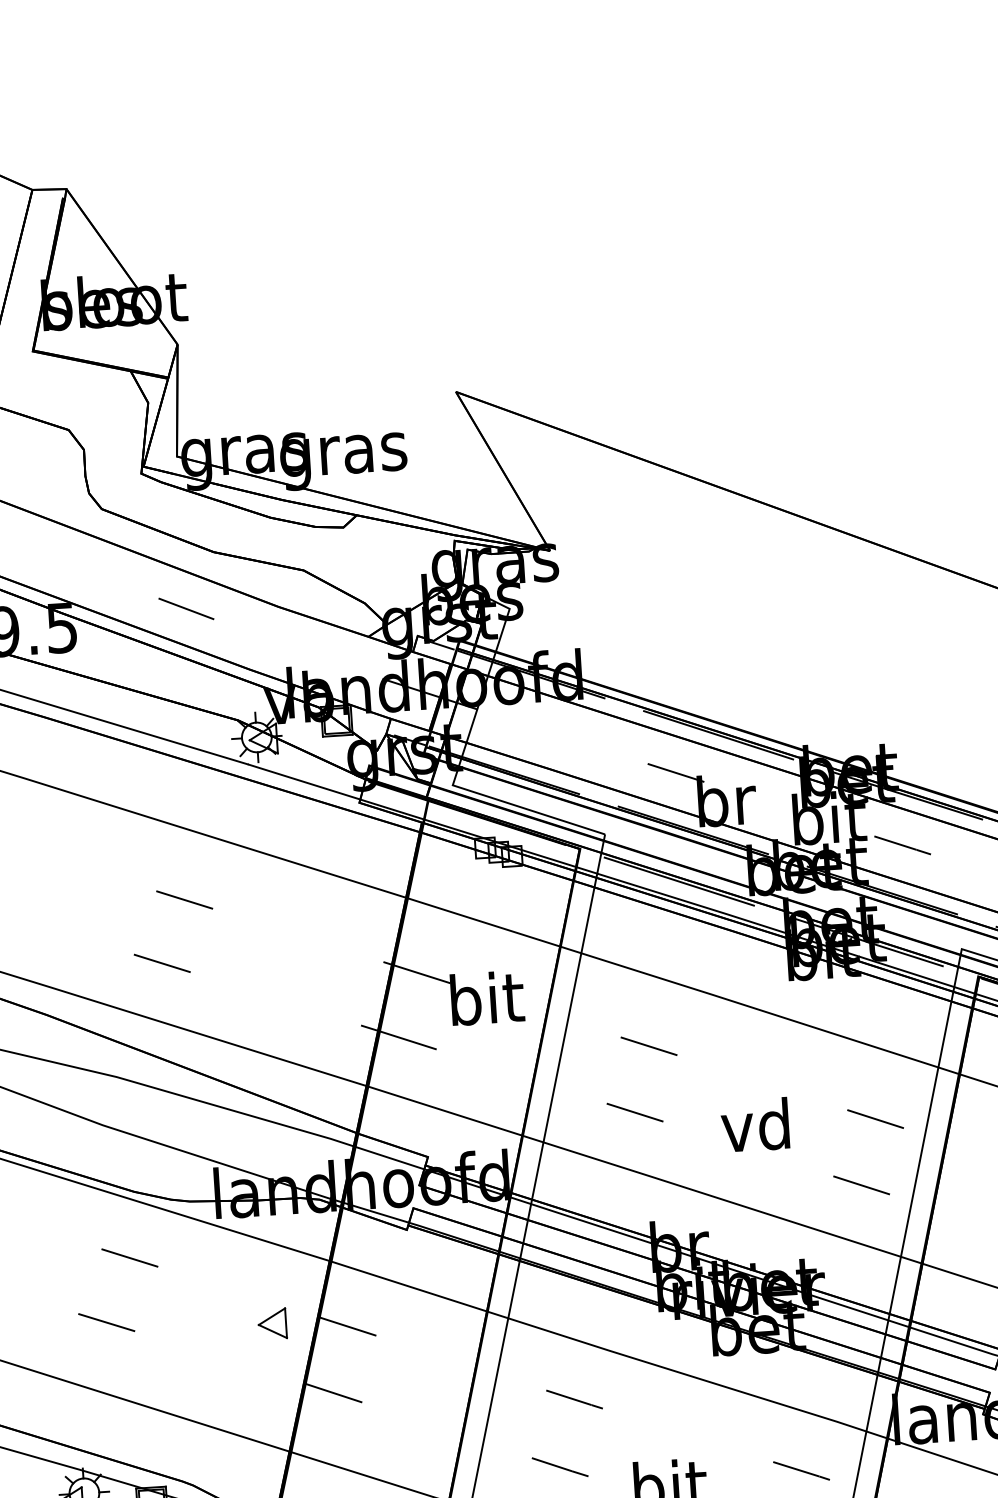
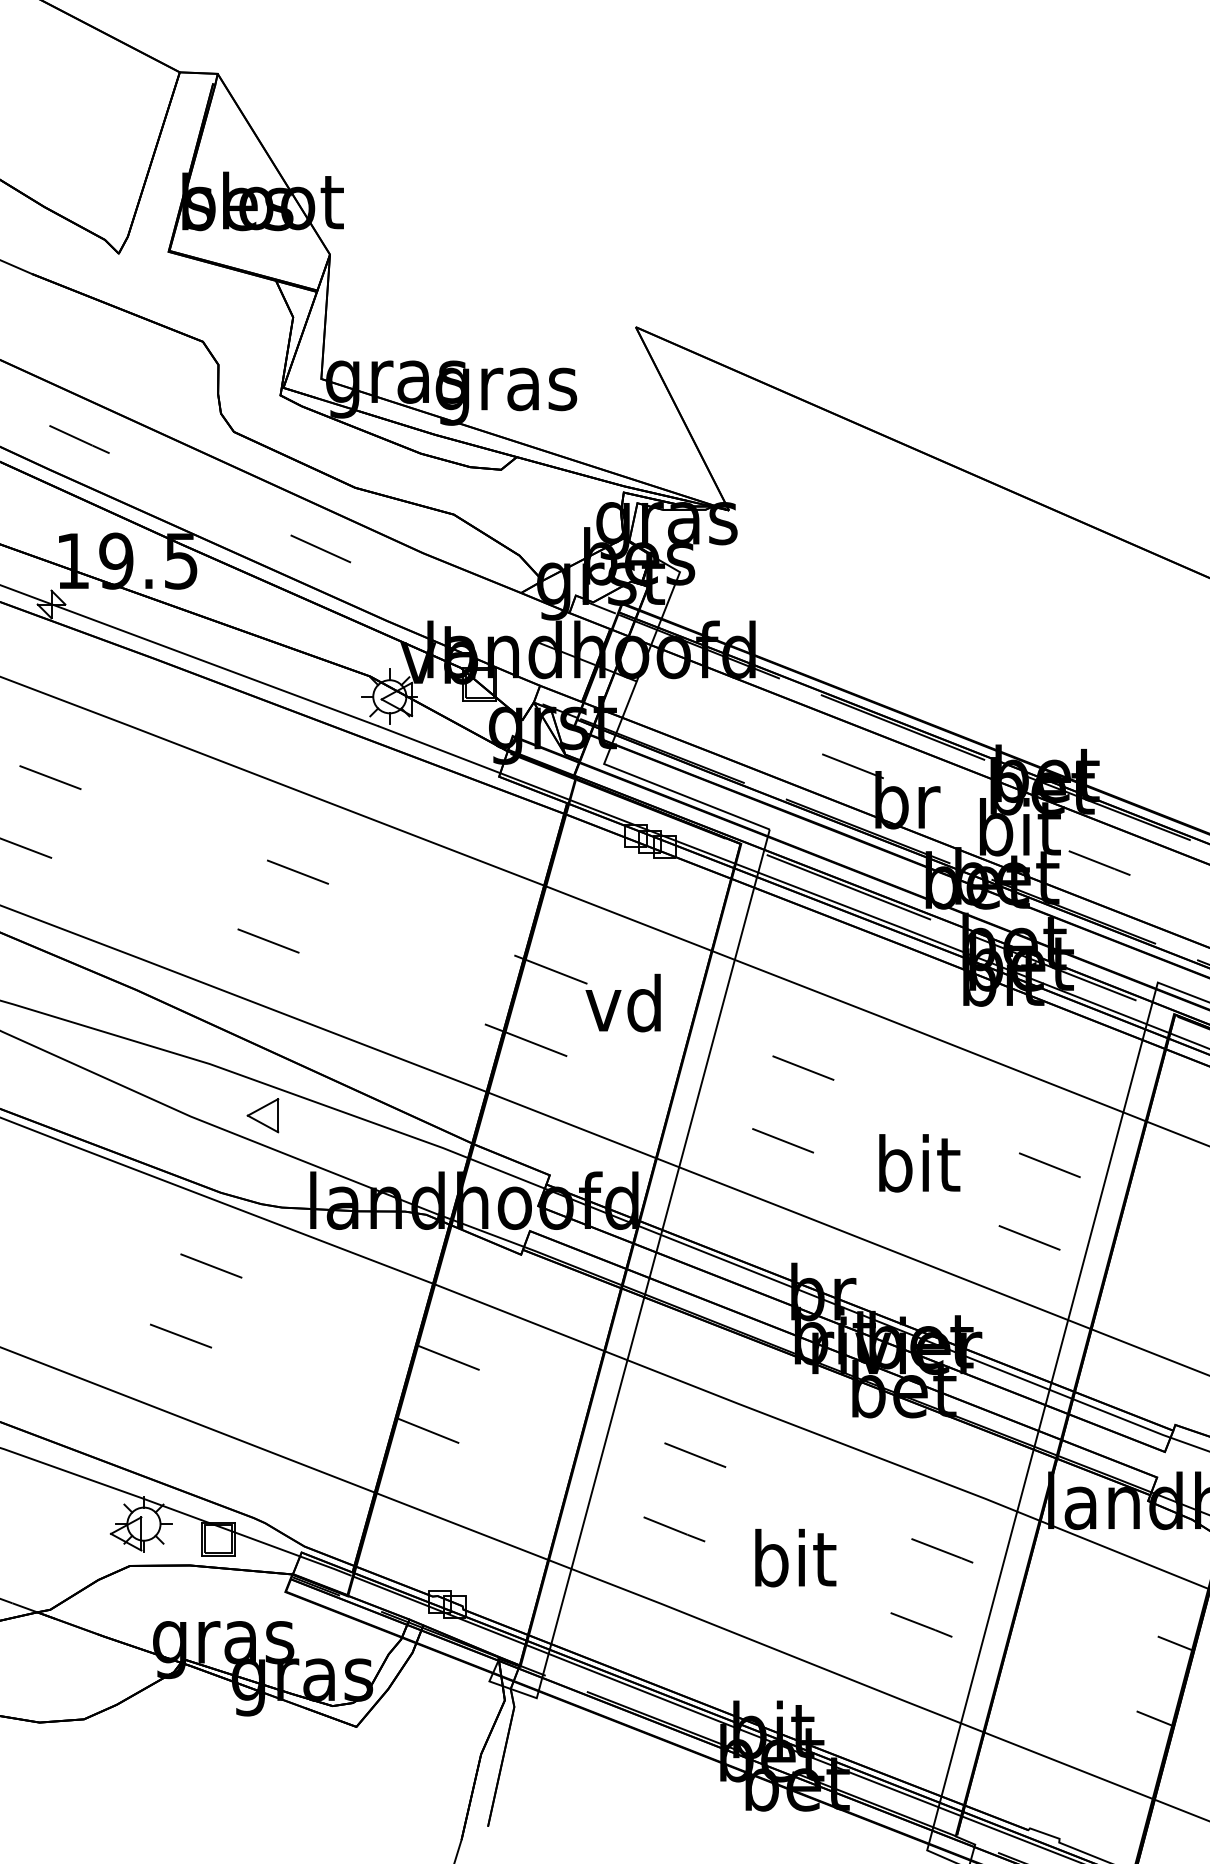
text: (486, 997) -> (626, 1002), bit -> vd
text: (758, 1125) -> (919, 1163), vd -> bit
part: (271, 1323) -> (262, 1115), moved

